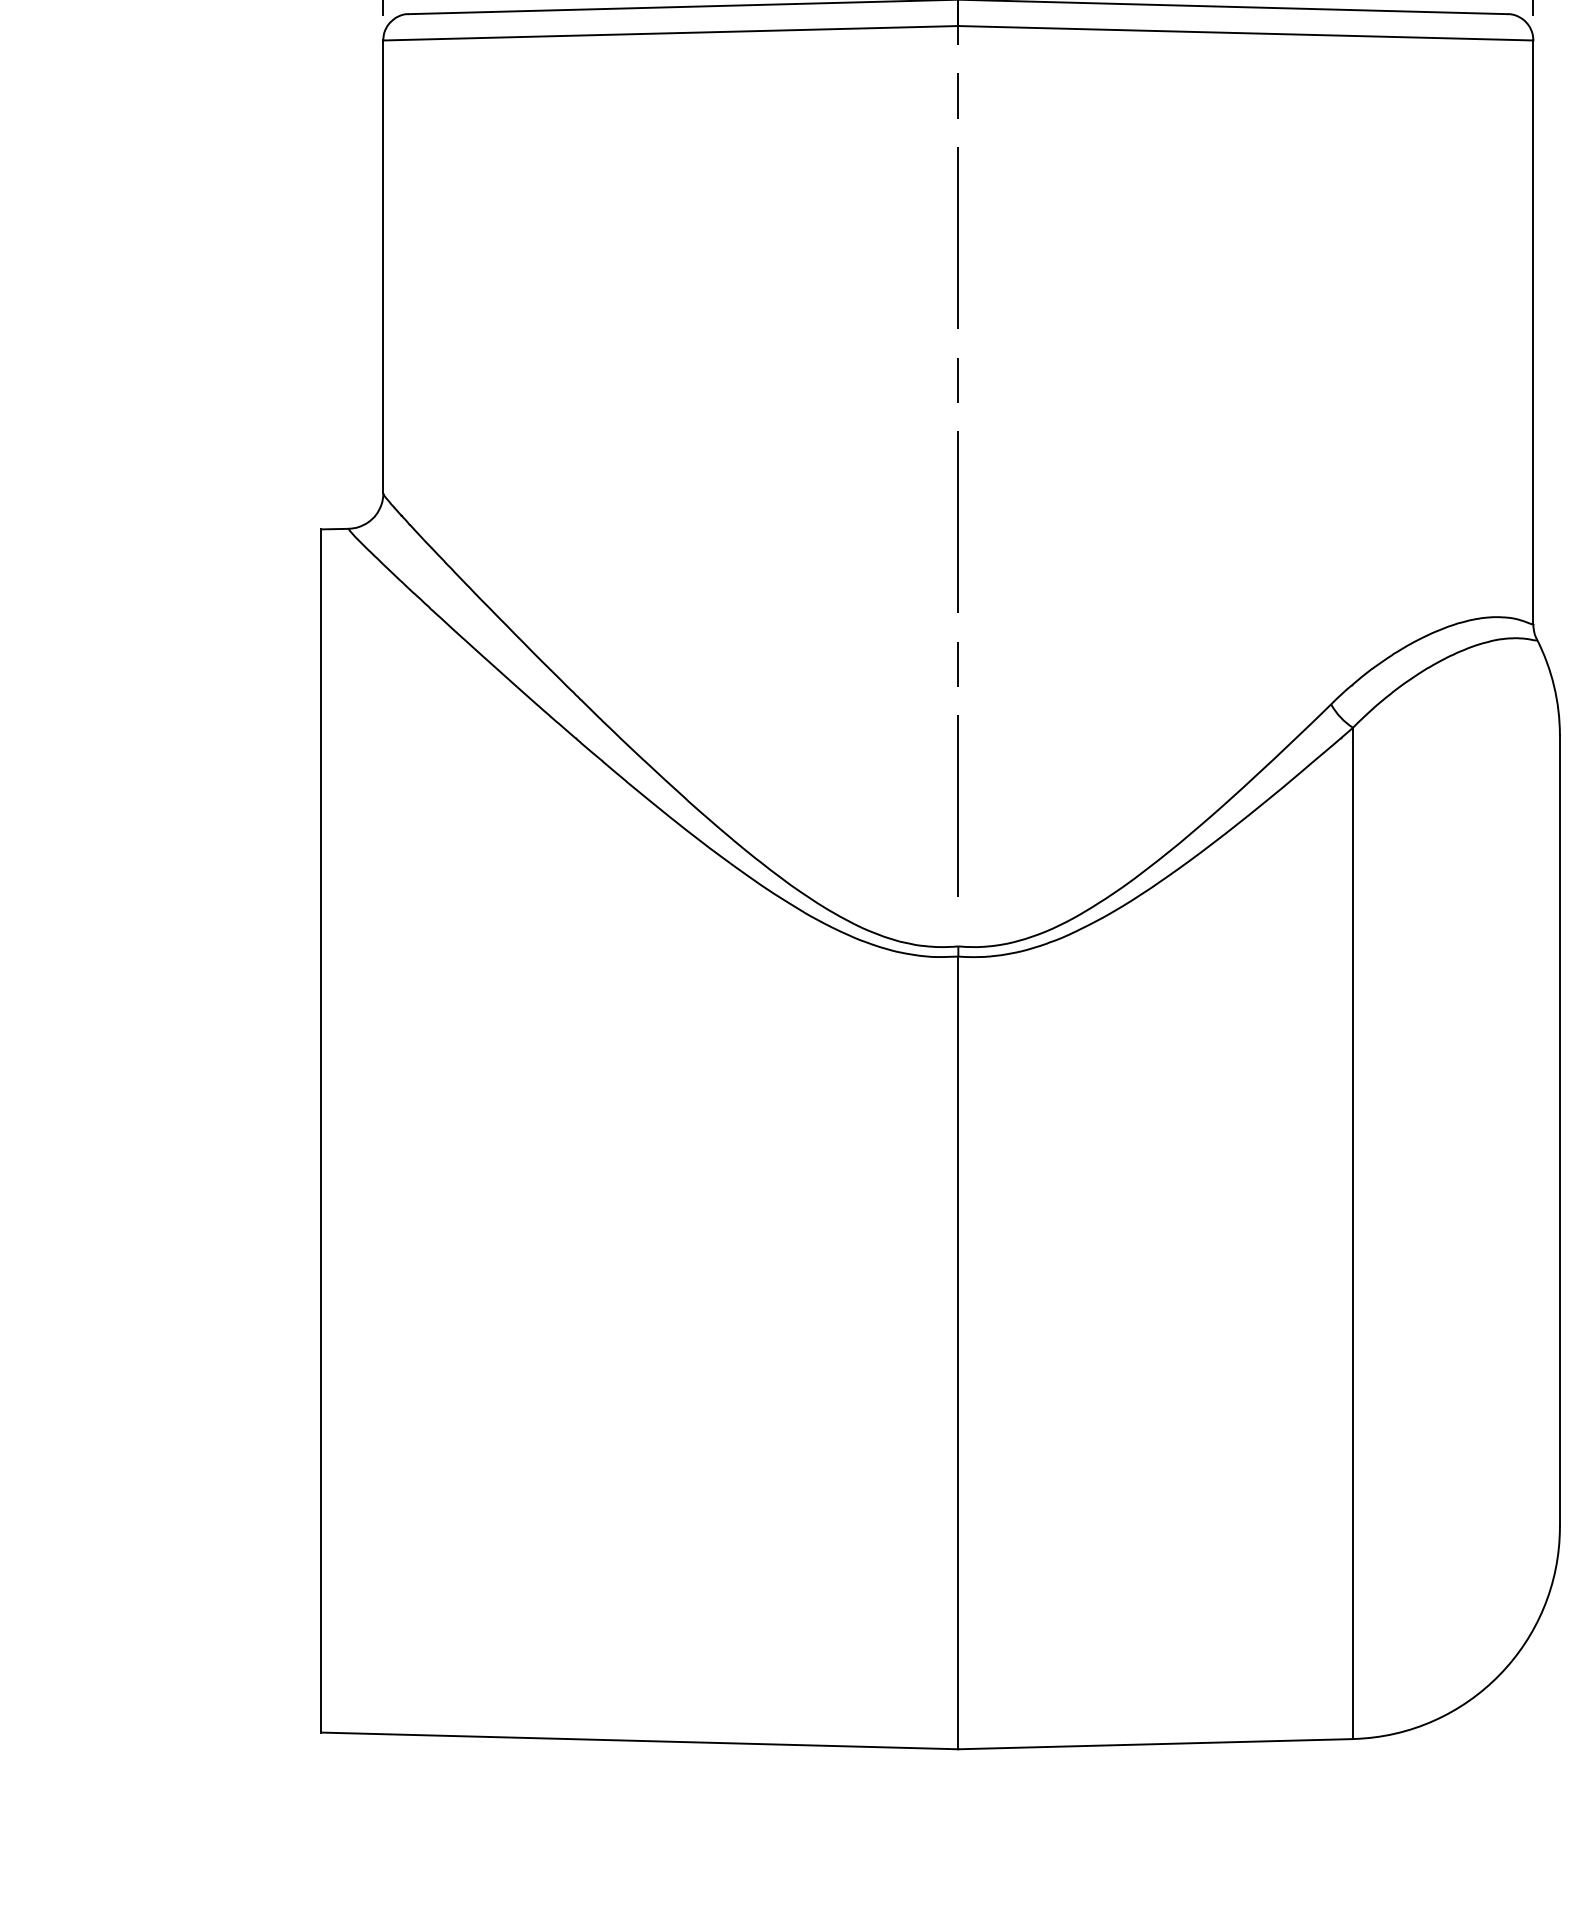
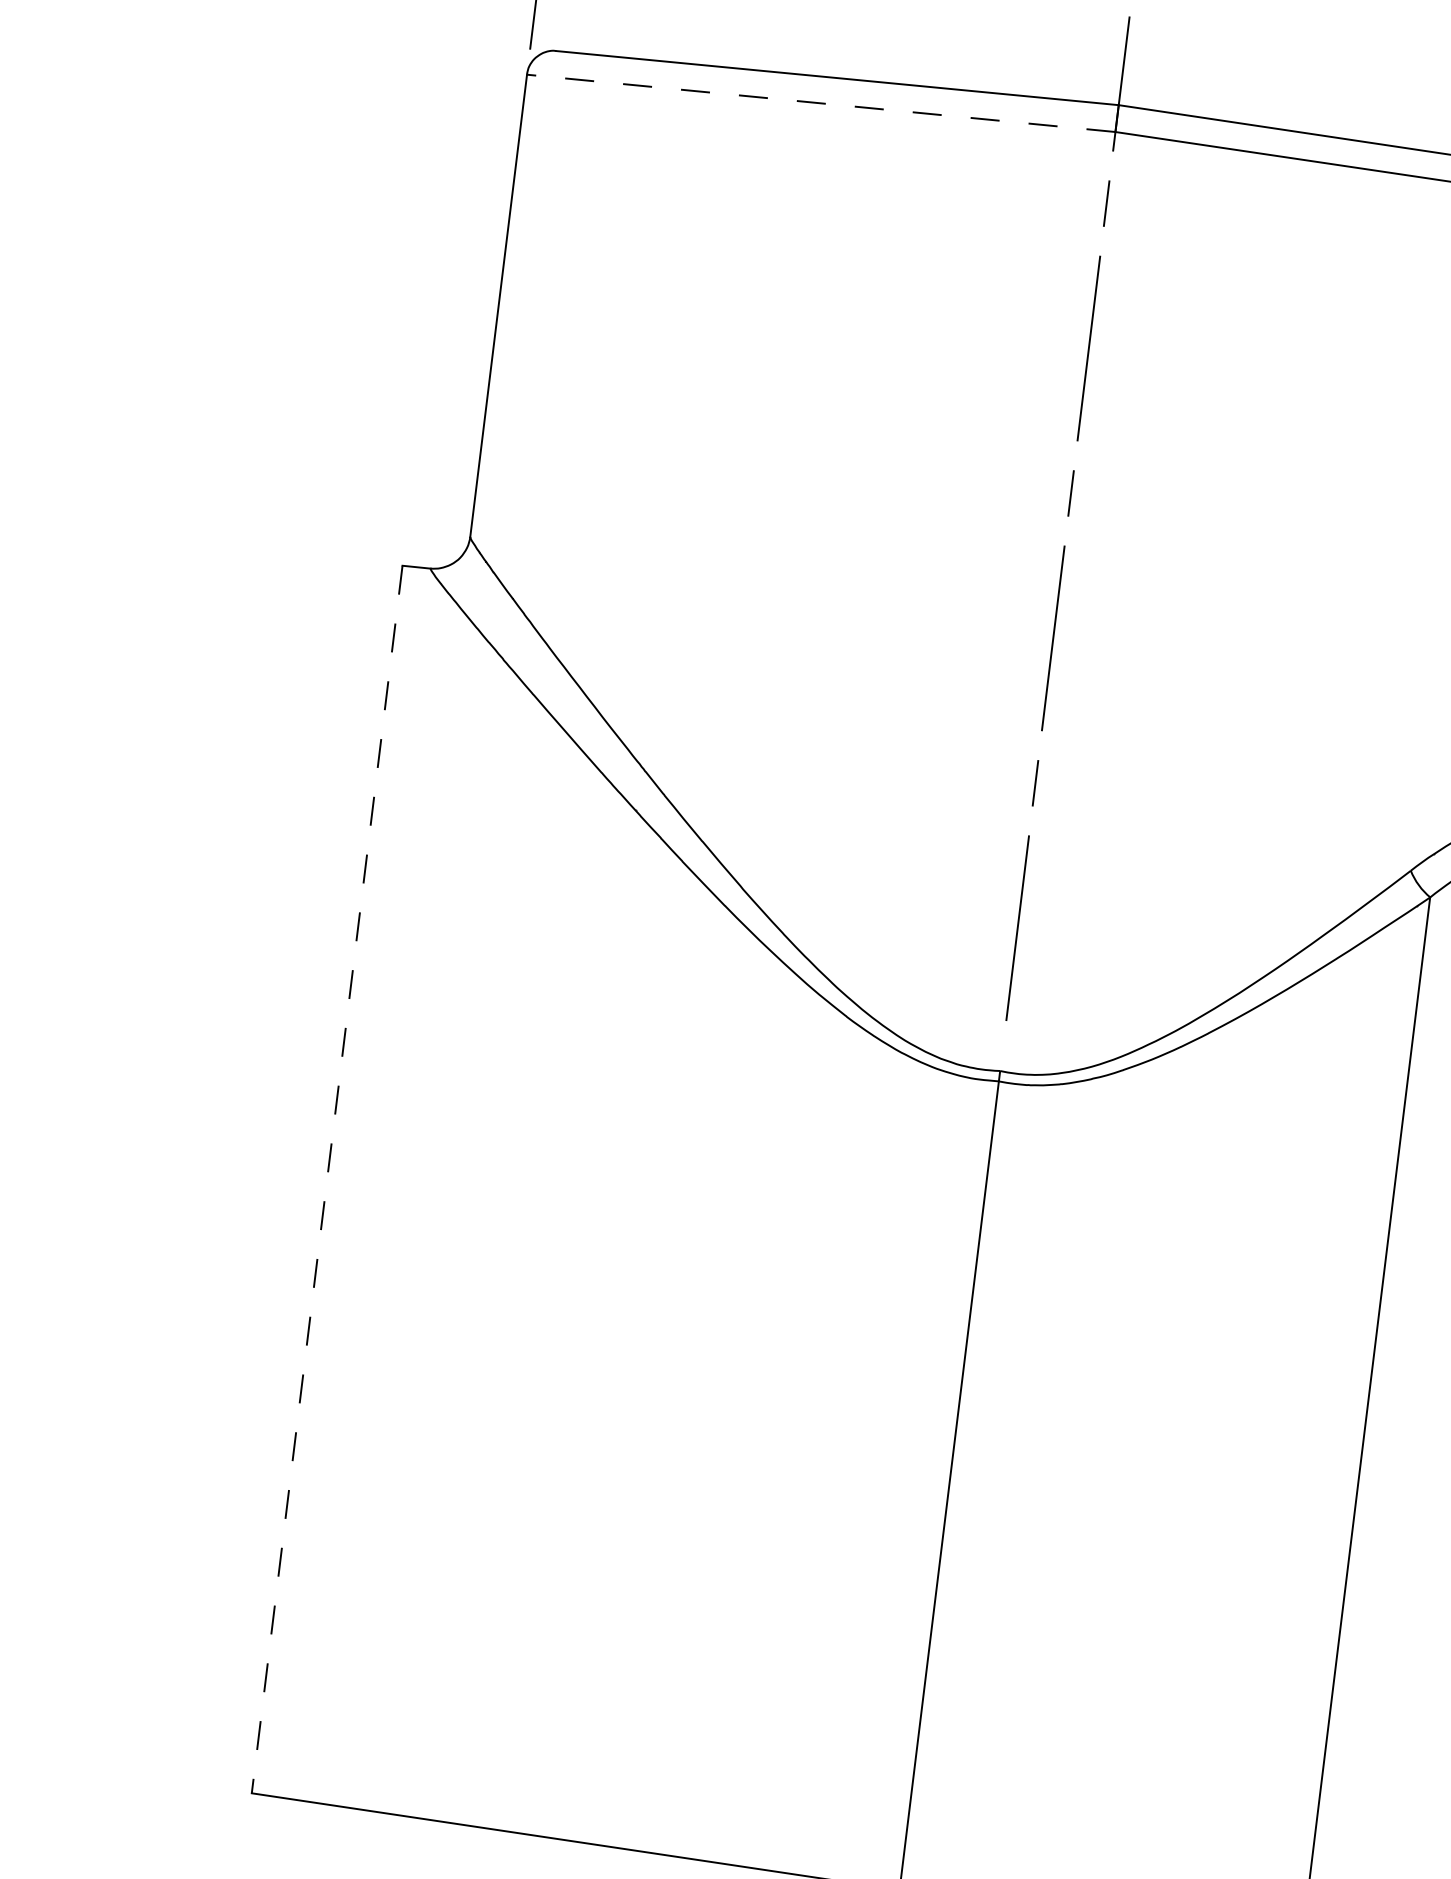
line: (670, 33) -> (820, 103), solid -> dashed
line: (321, 1130) -> (327, 1179), solid -> dashed

